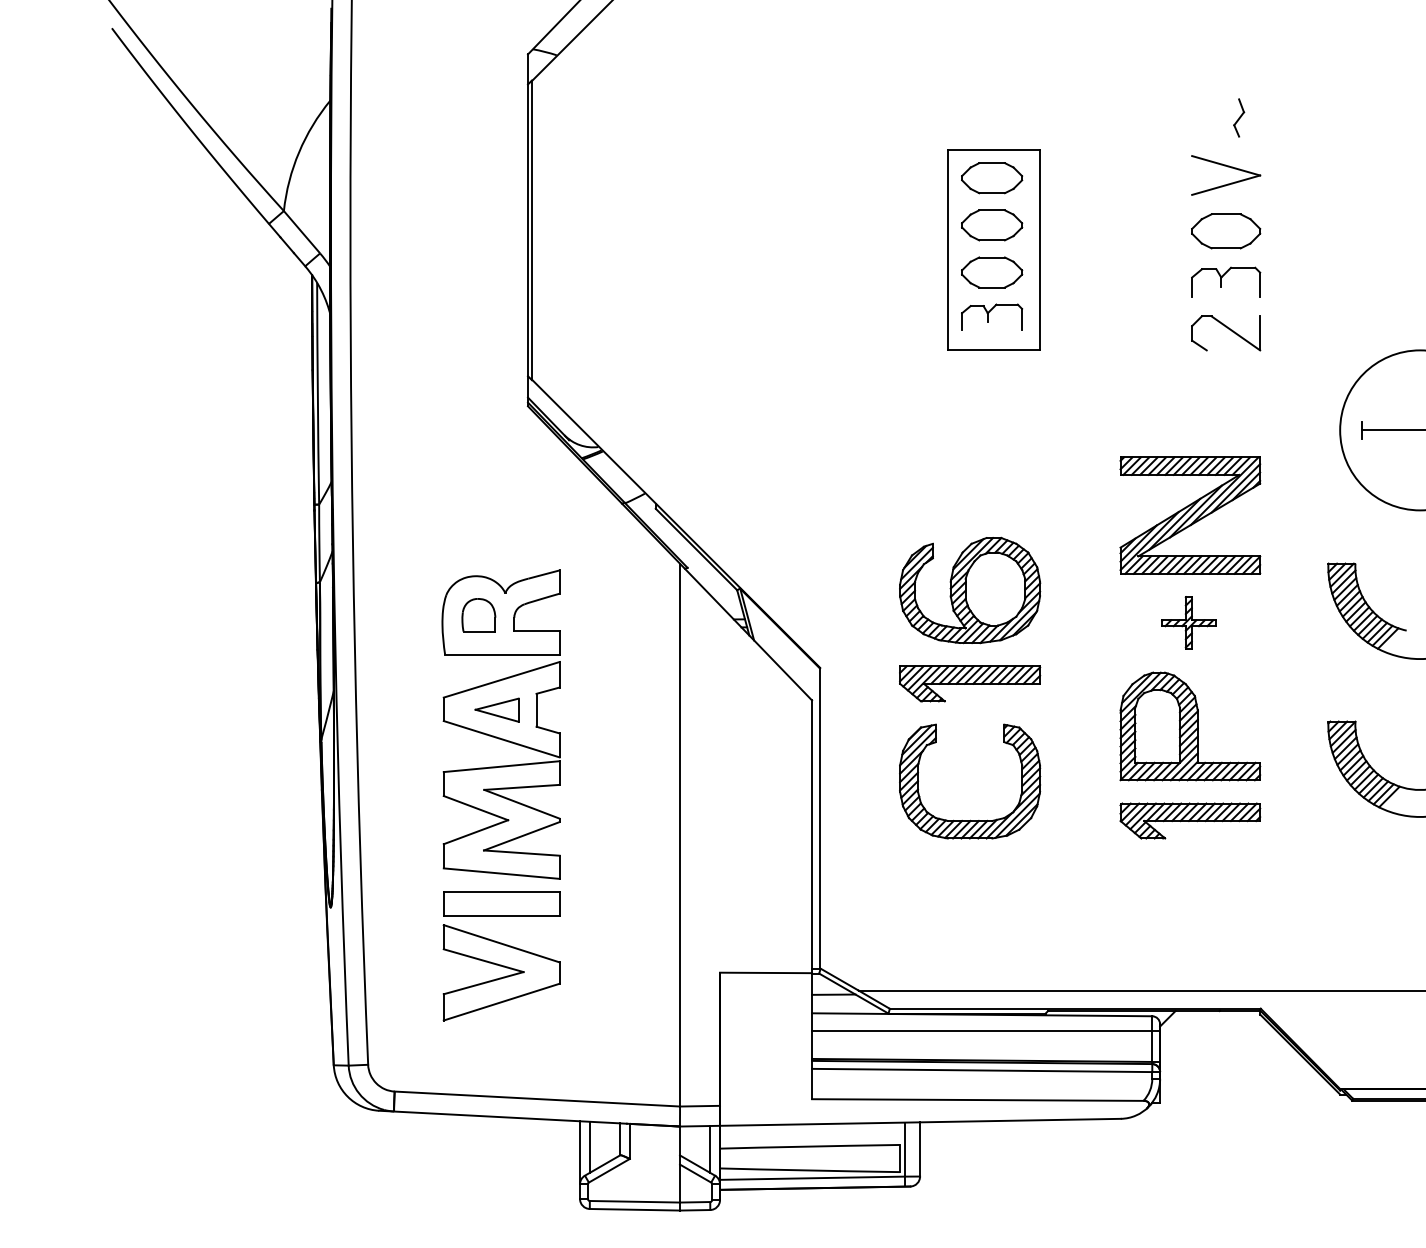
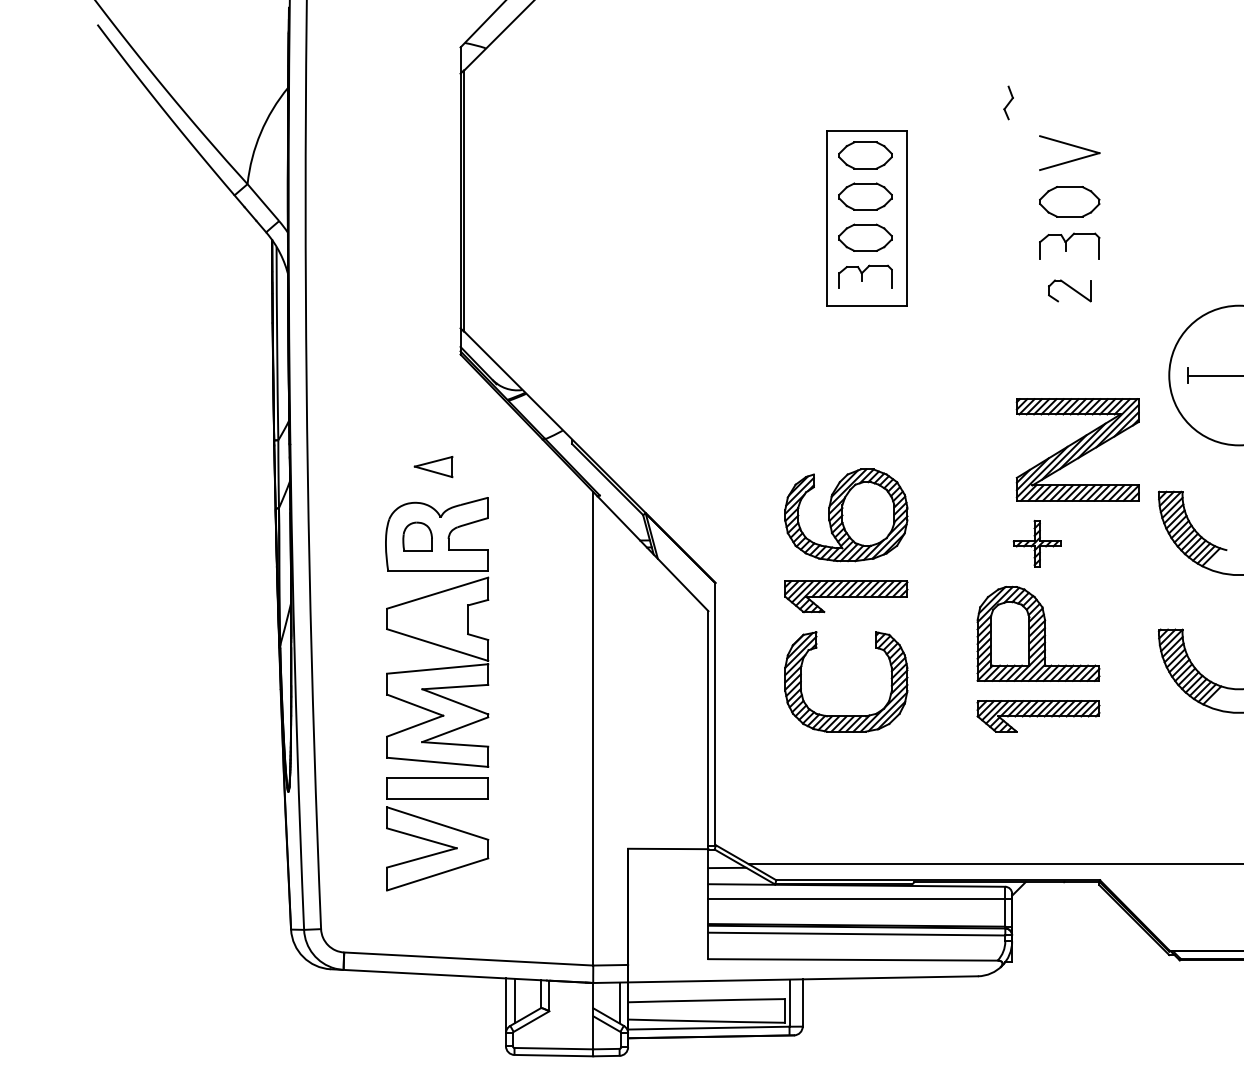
part: (1239, 117) -> (1008, 102), moved
part: (1226, 333) -> (1070, 291), size x0.7
part: (1190, 515) -> (1077, 449), moved
part: (496, 709) -> (433, 466), moved

